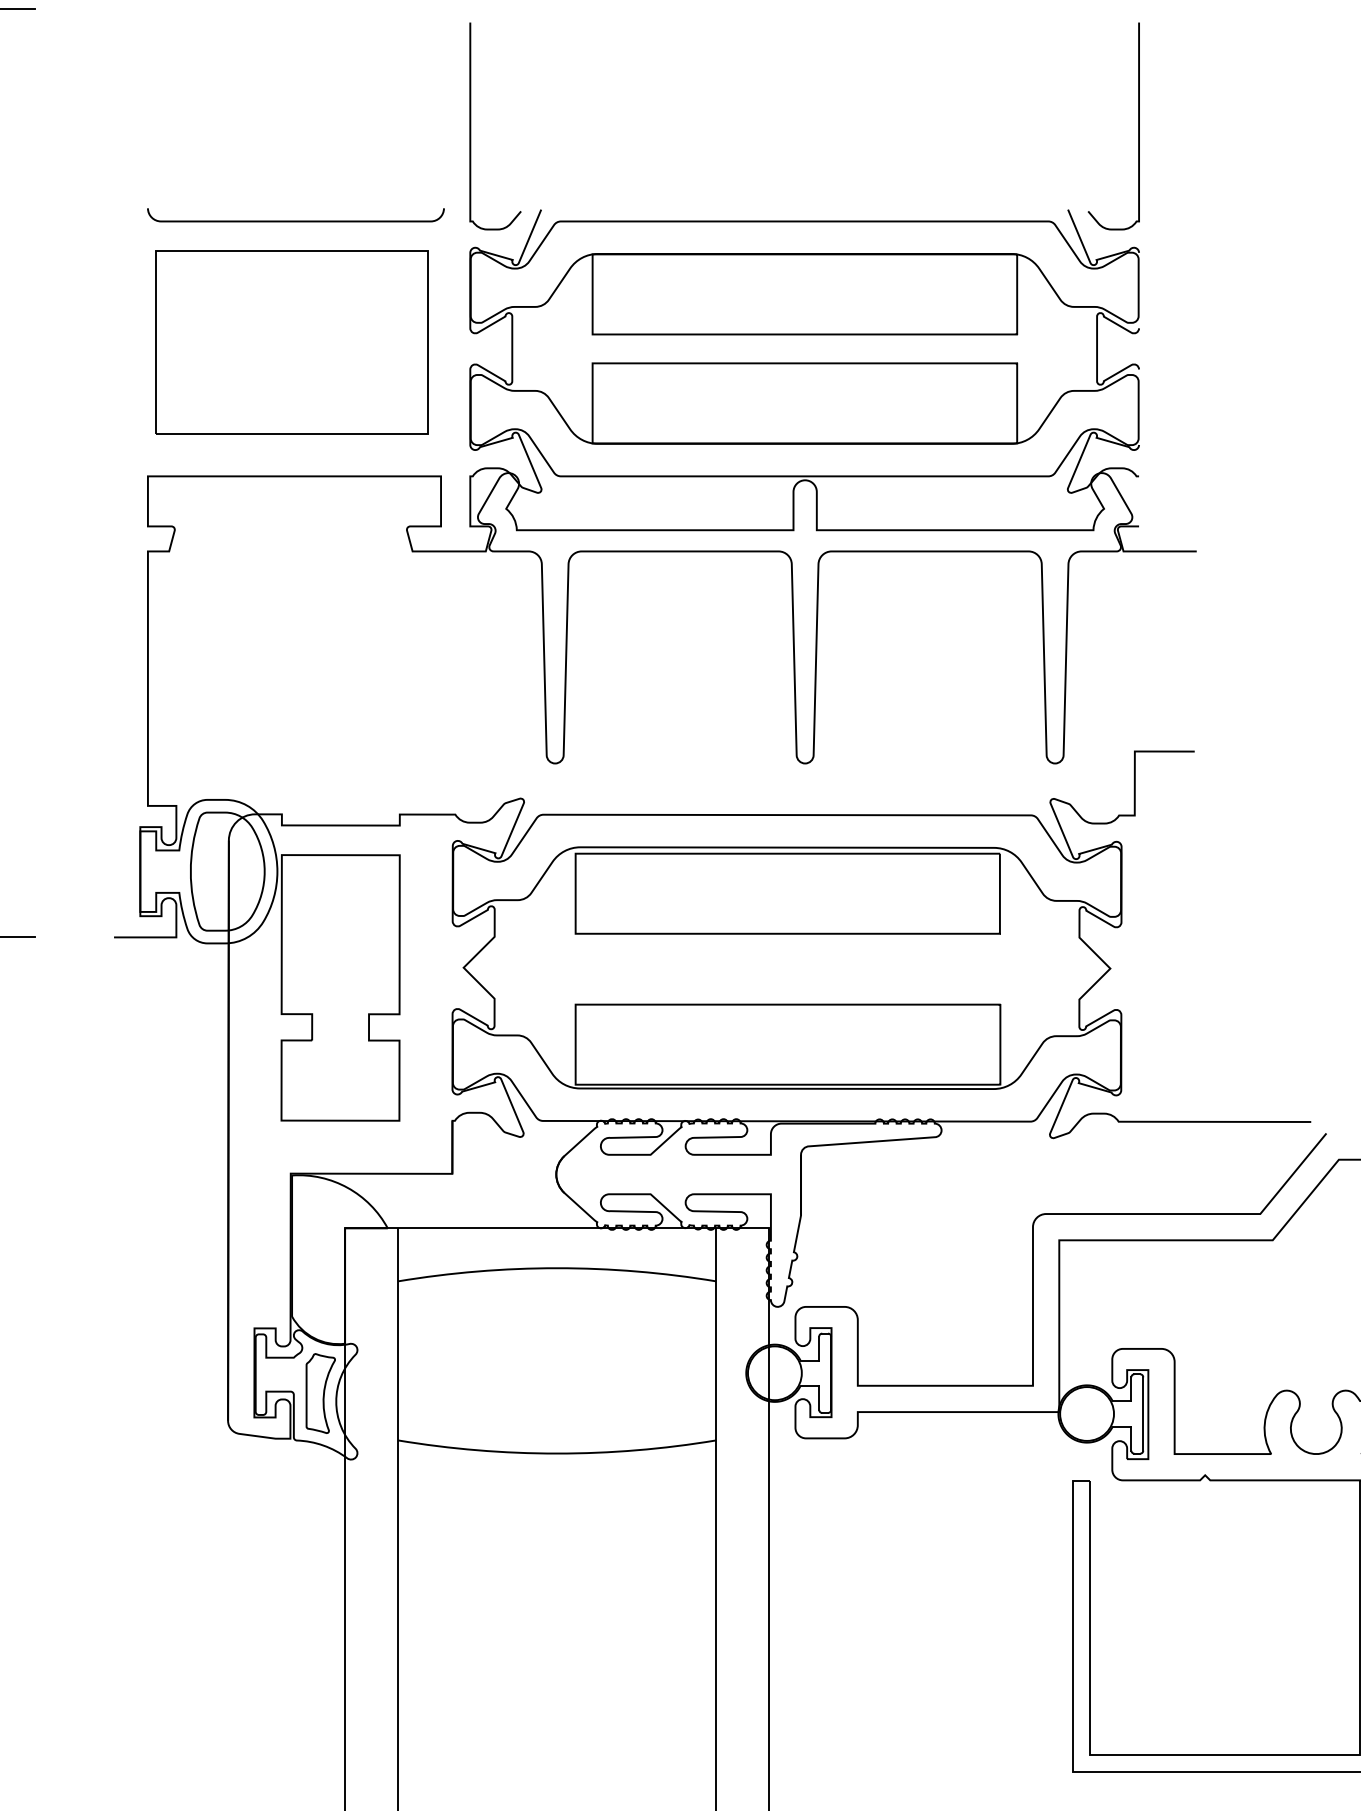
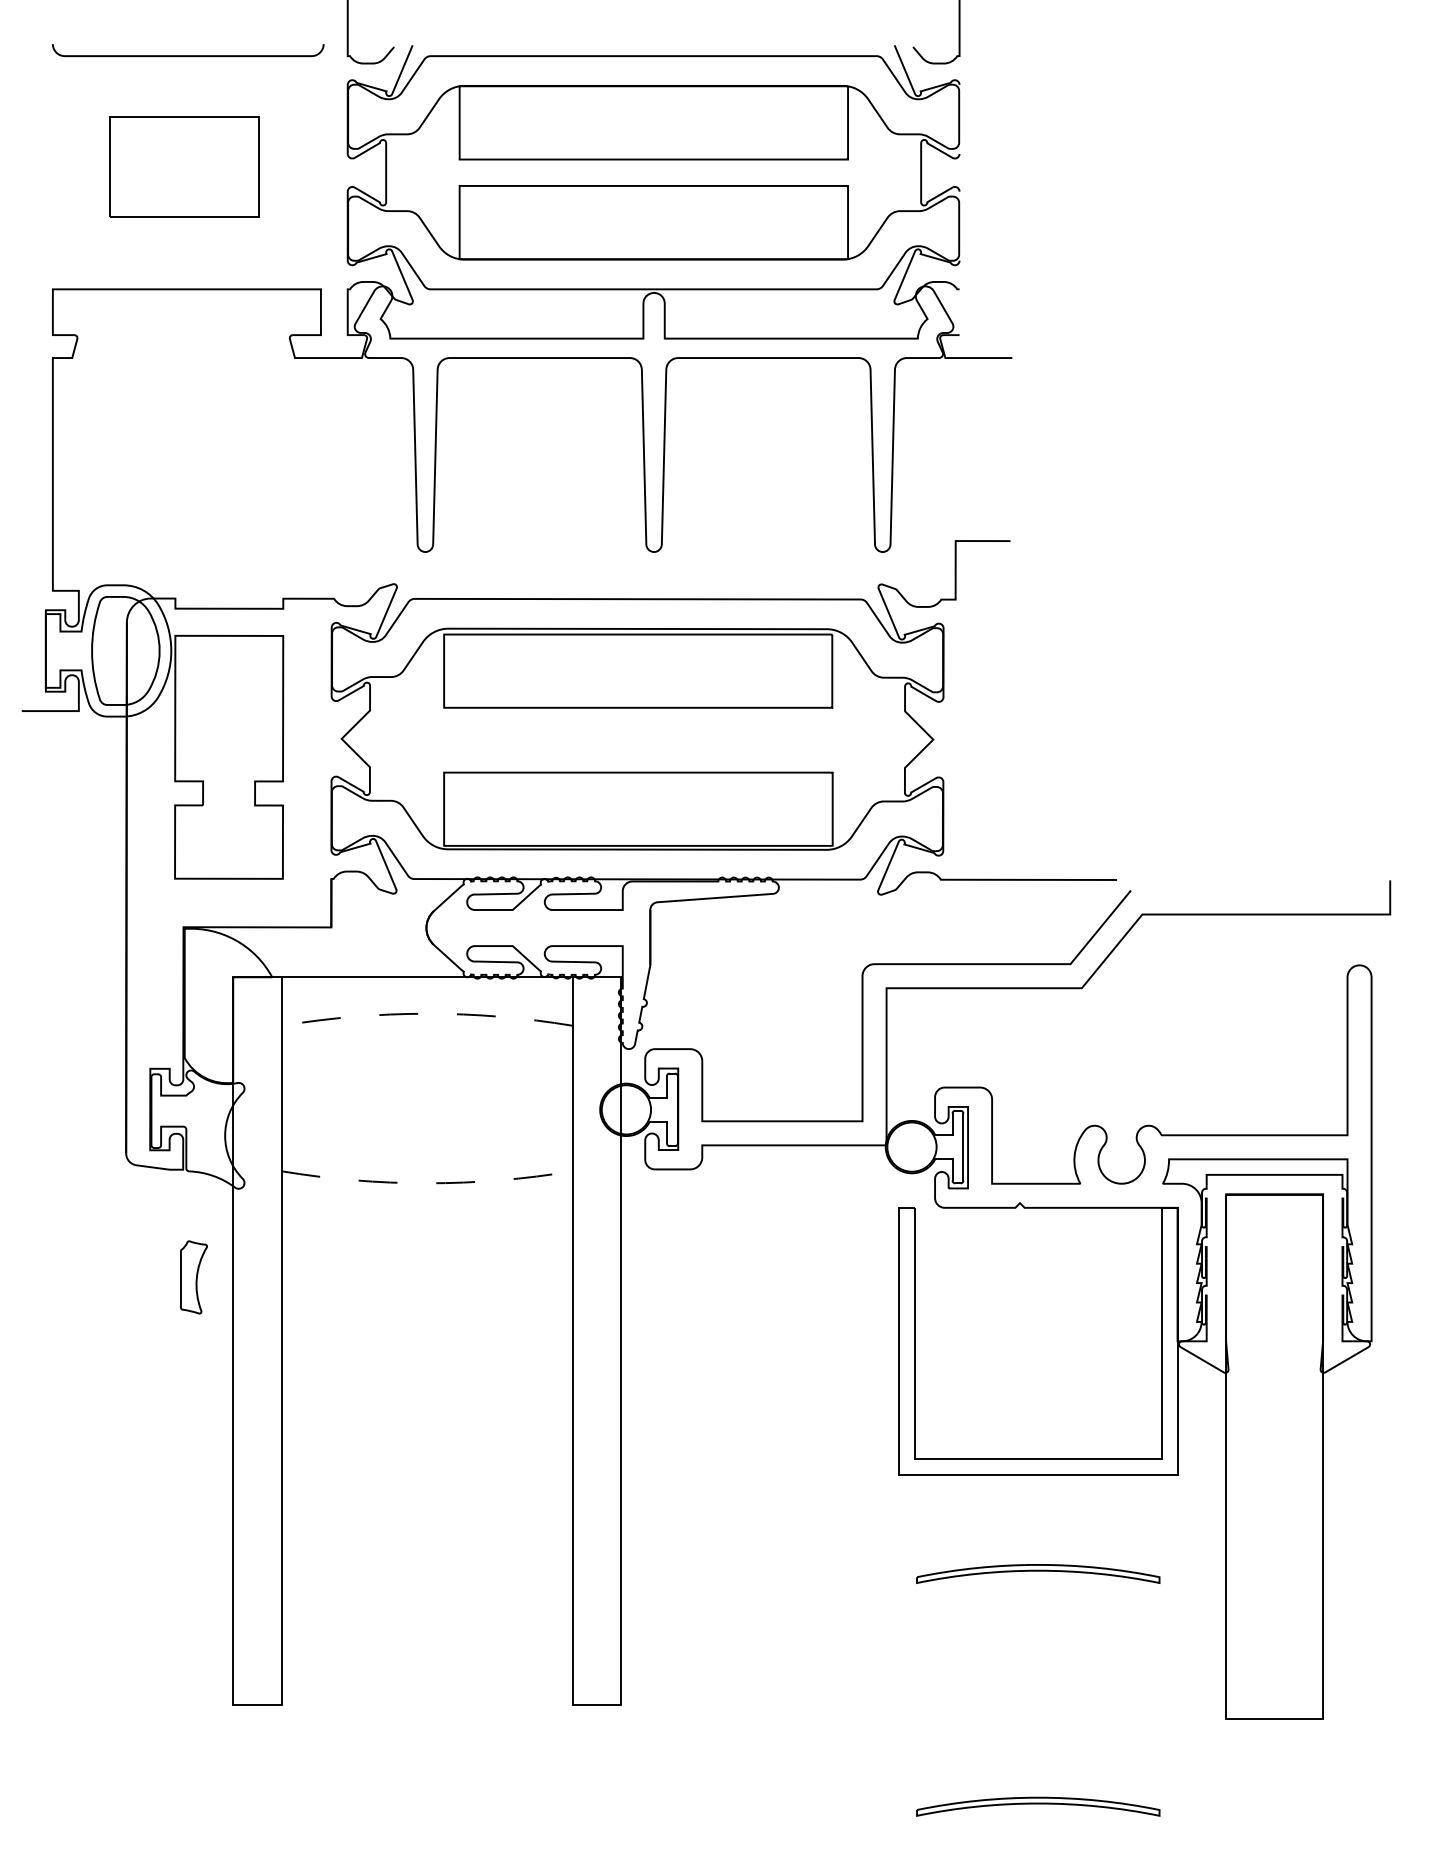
part: (291, 342) -> (184, 166), size x0.6
arc: (557, 1267) -> (427, 1013), solid -> dashed
part: (320, 1393) -> (193, 1277), moved
arc: (557, 1453) -> (427, 1183), solid -> dashed

